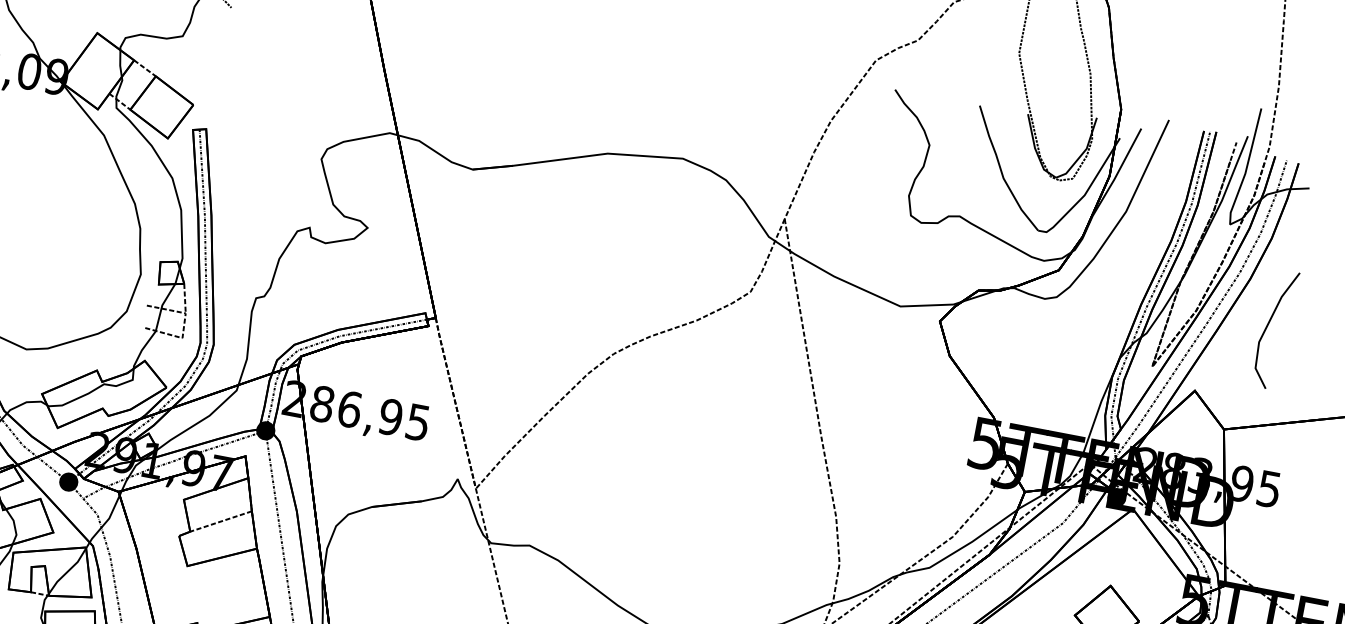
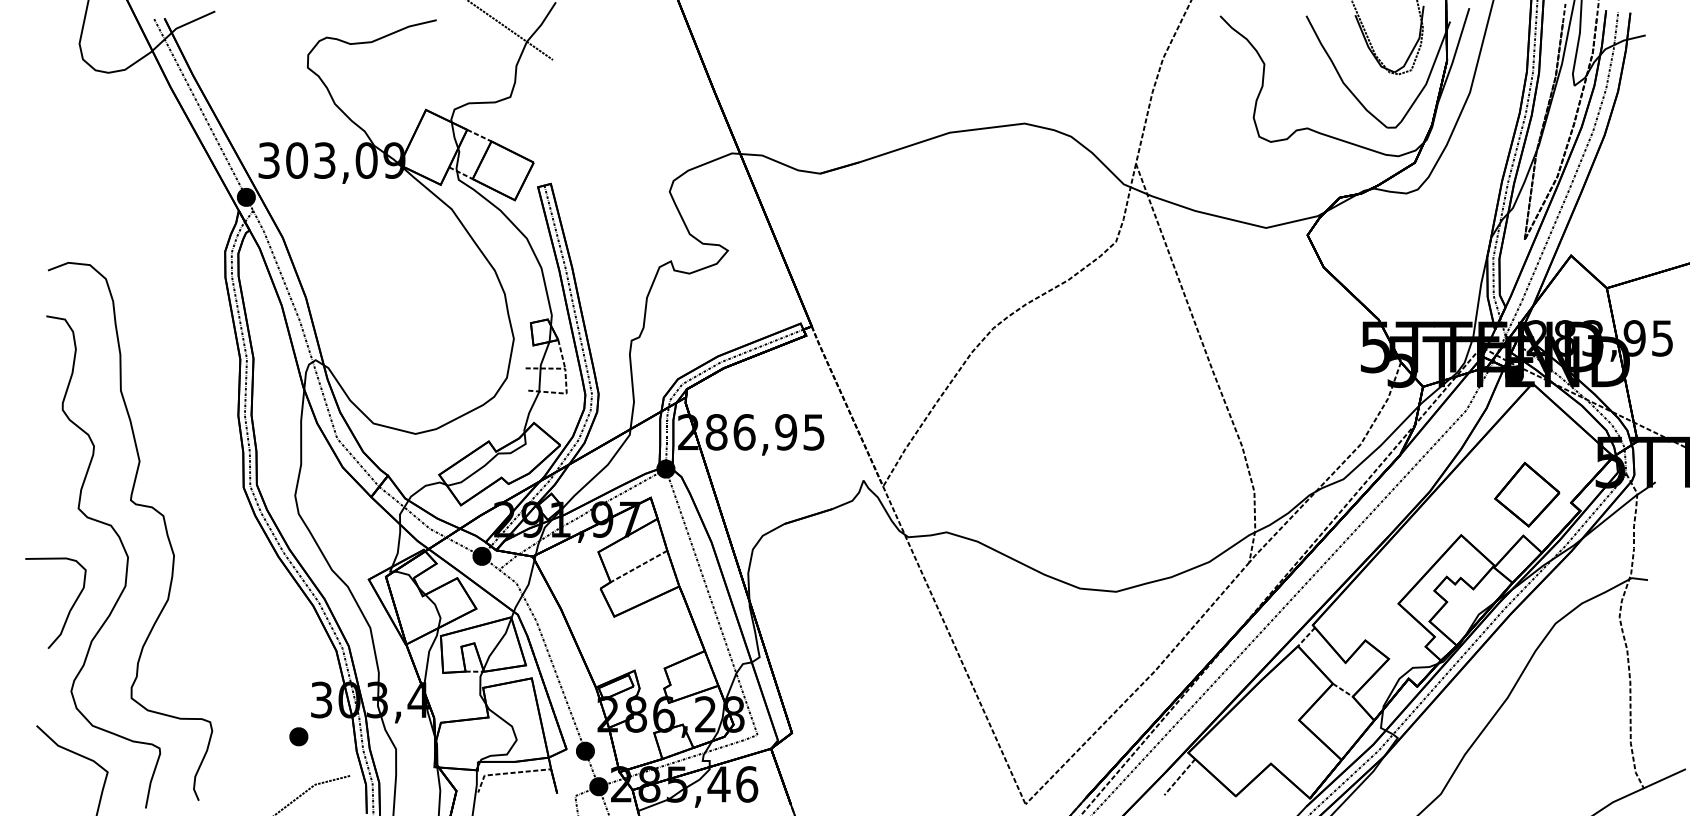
line: (1268, 325) -> (1631, 177), removed

